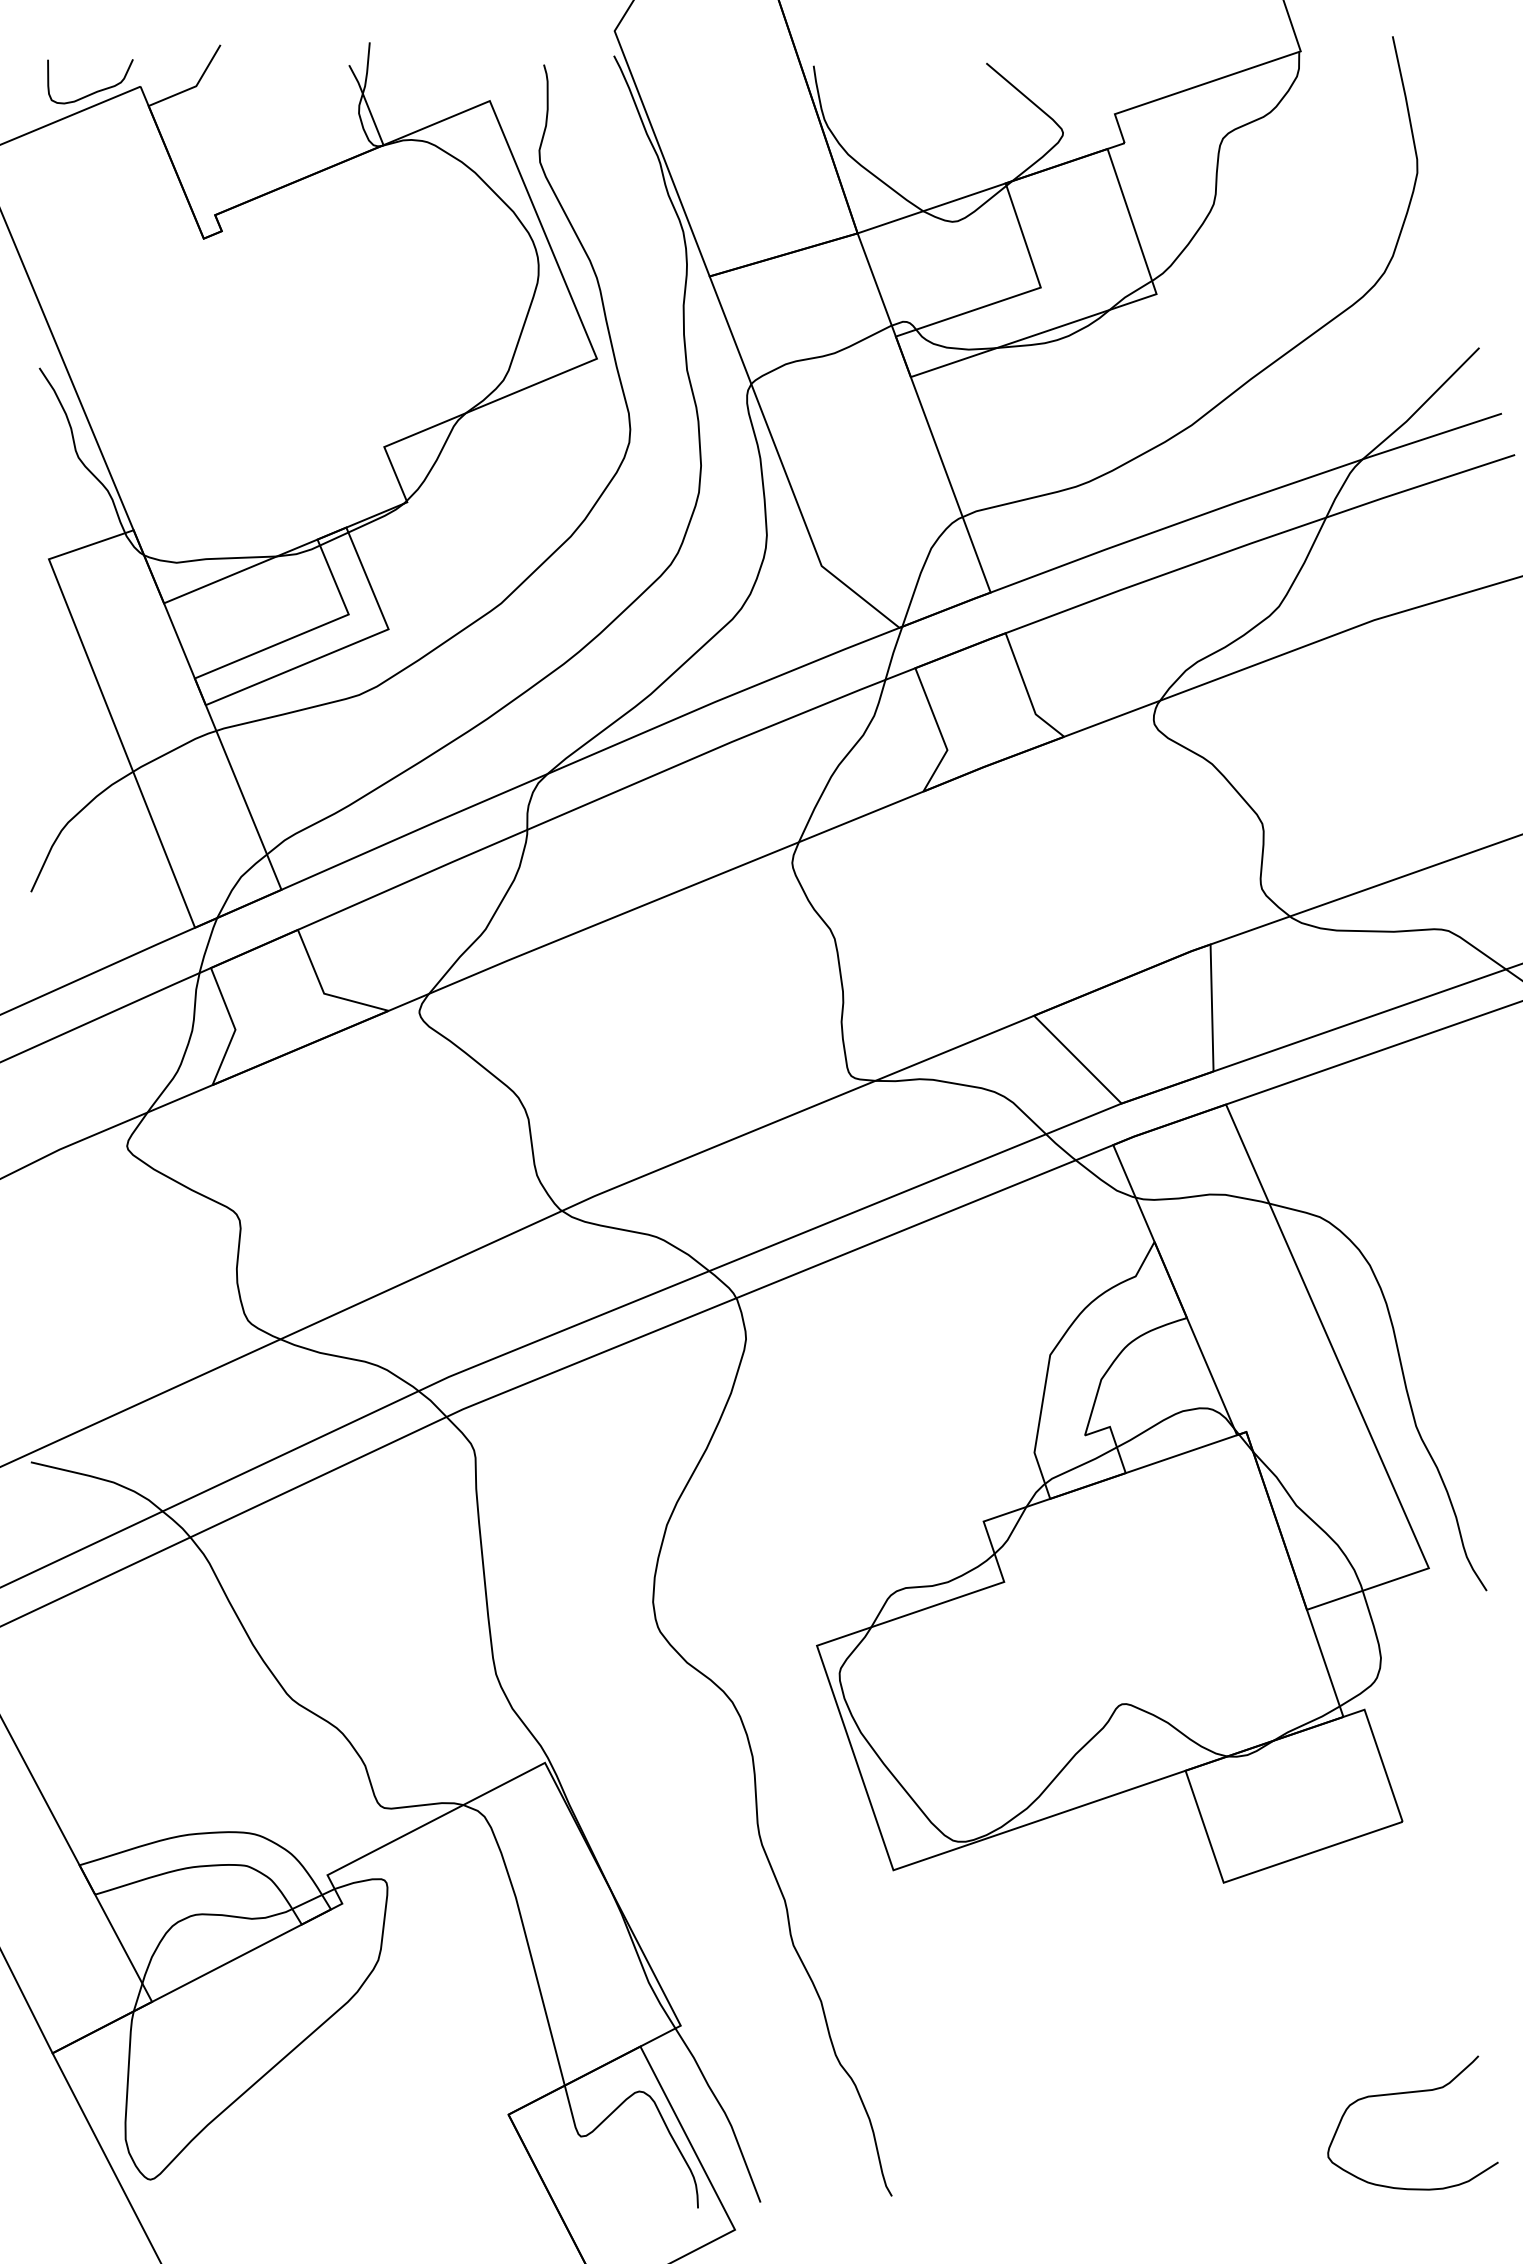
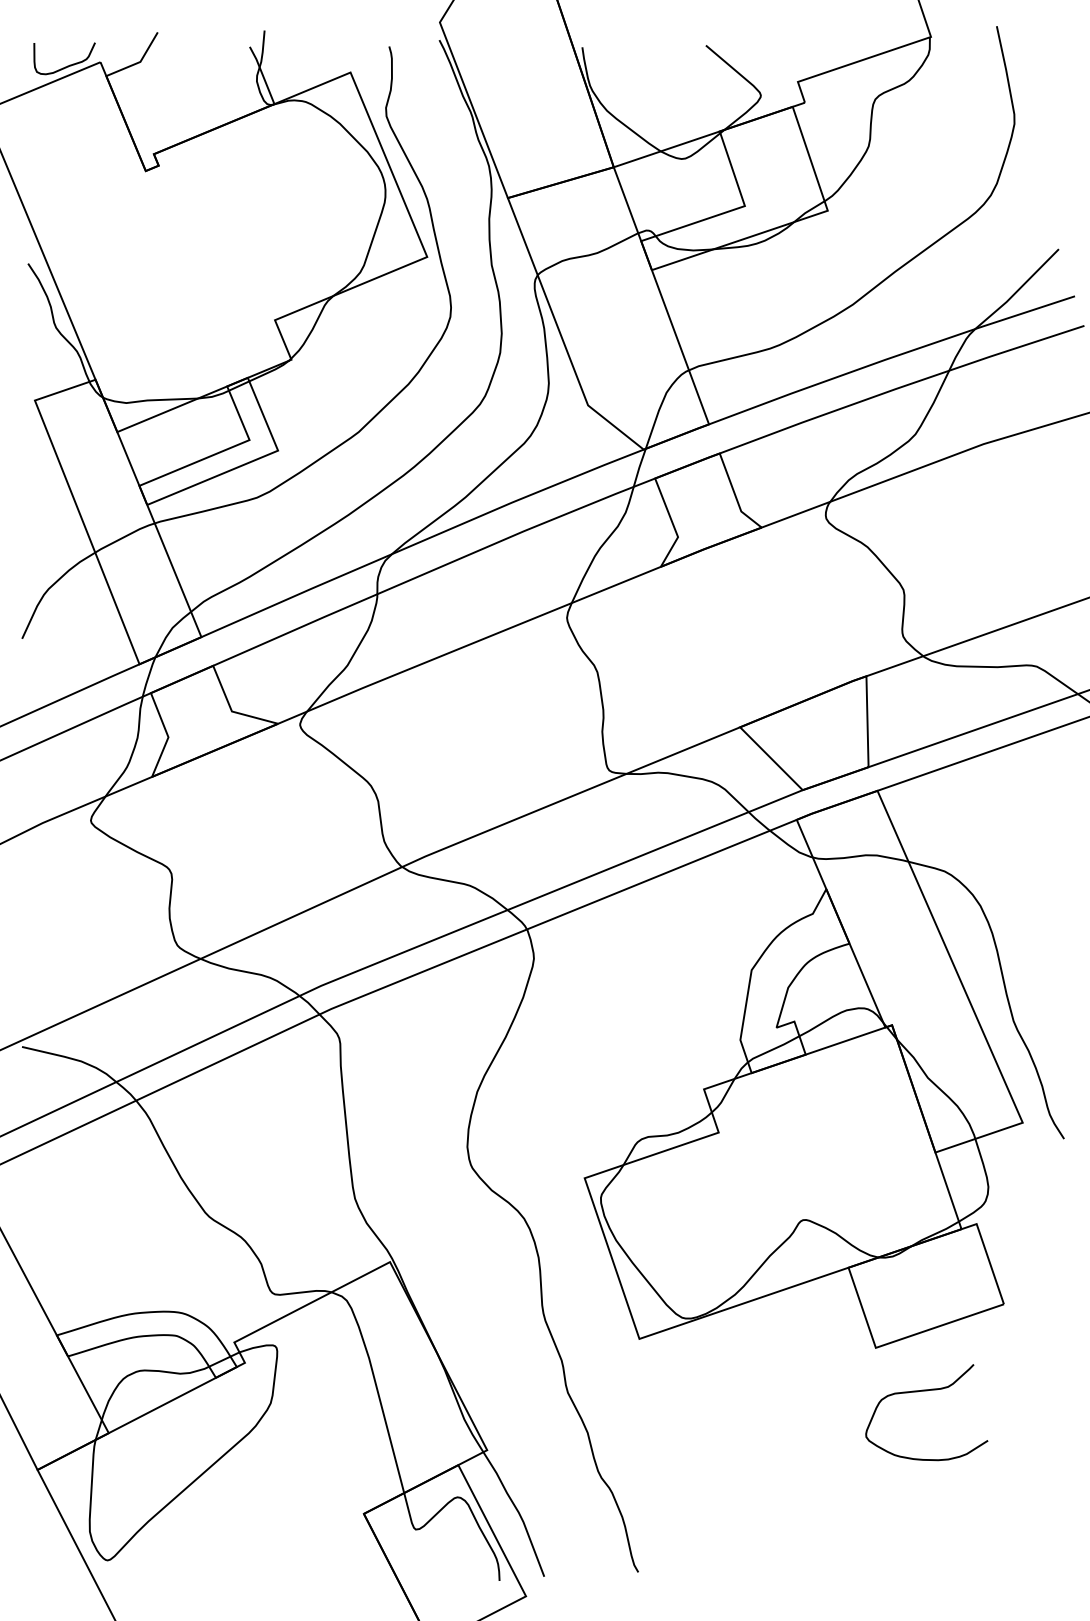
curve: (1410, 2093) -> (925, 1391), moved

